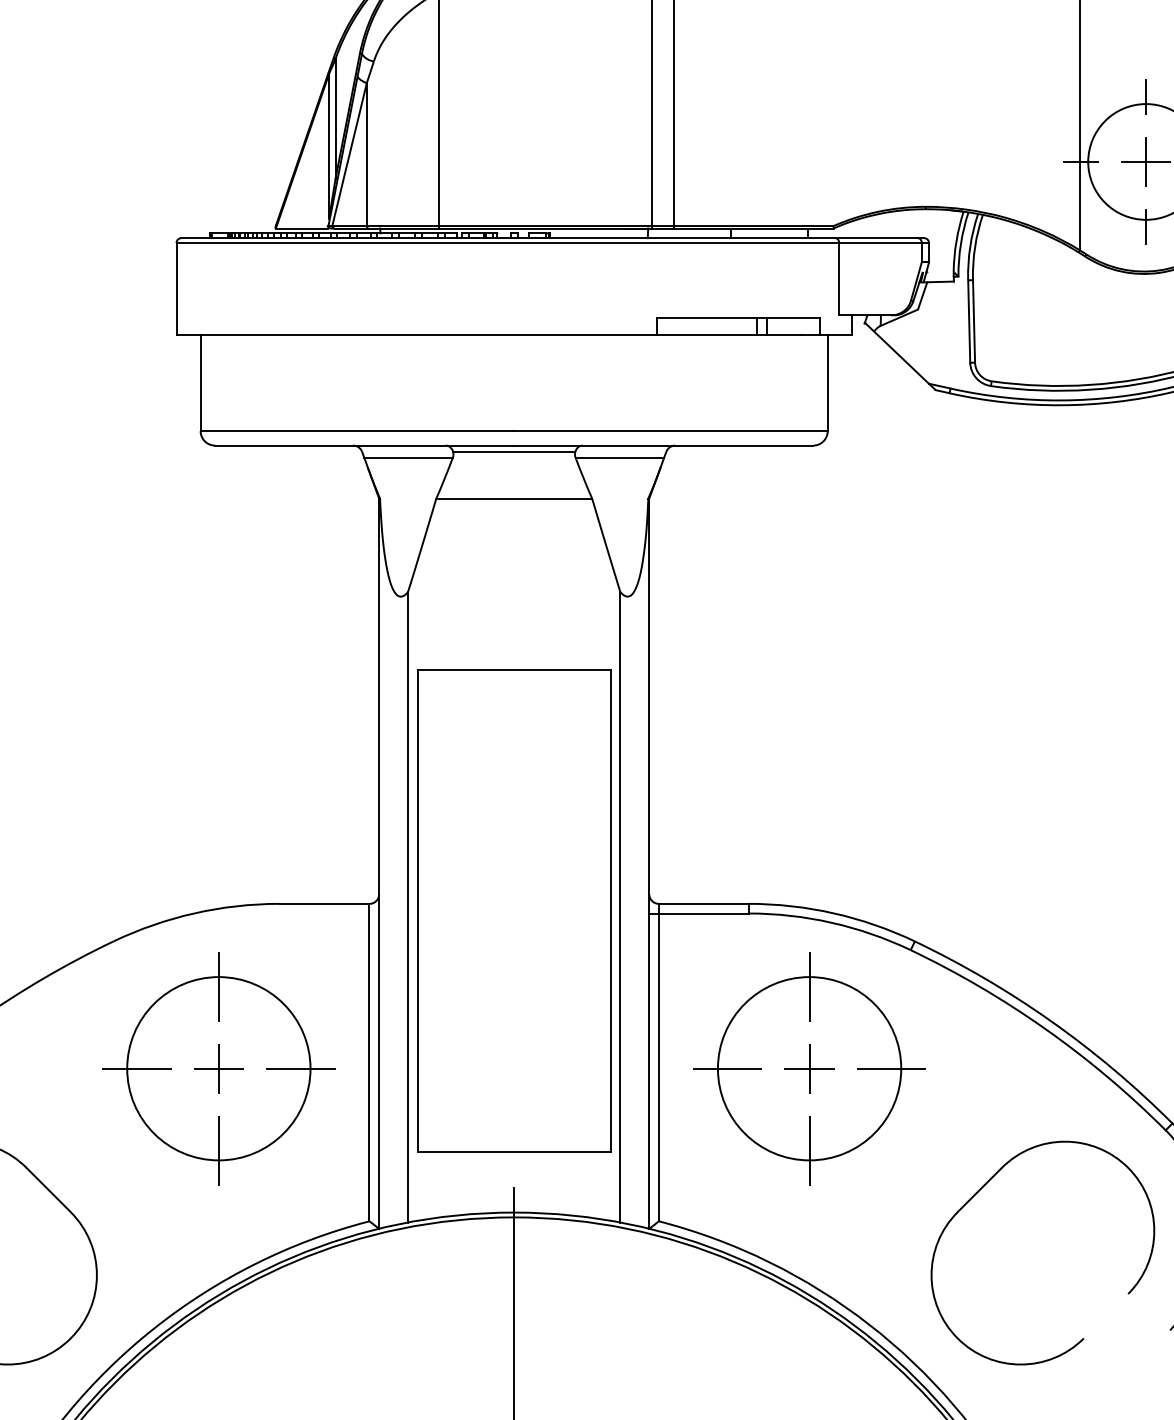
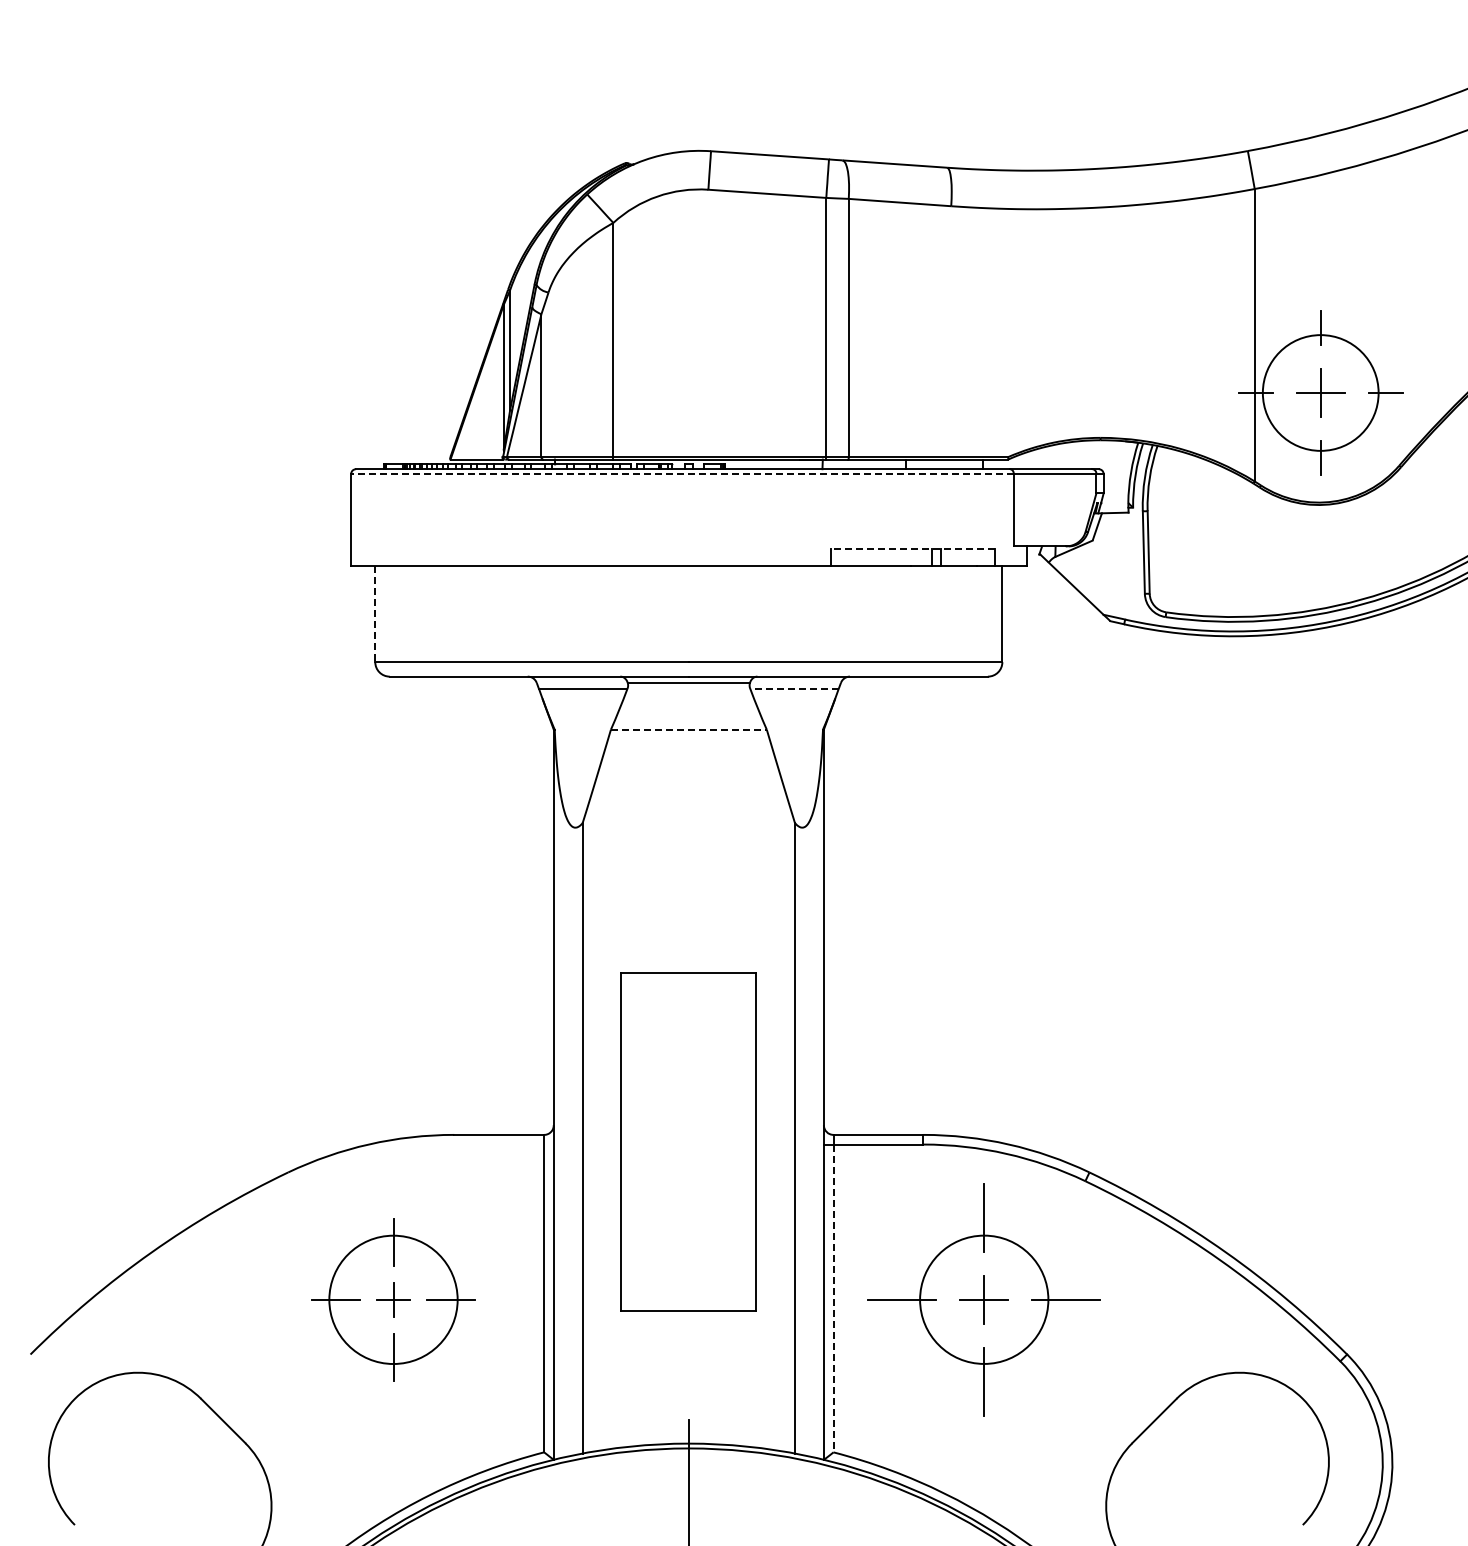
line: (507, 243) -> (682, 474), solid -> dashed
line: (738, 318) -> (913, 549), solid -> dashed
line: (200, 383) -> (375, 614), solid -> dashed
line: (619, 457) -> (794, 688), solid -> dashed
line: (513, 498) -> (688, 729), solid -> dashed
part: (513, 910) -> (688, 1141), size x0.7
line: (658, 1067) -> (833, 1298), solid -> dashed
part: (218, 1068) -> (393, 1299), size x0.7
circle: (808, 1068) -> (983, 1299), size x0.7

